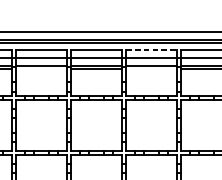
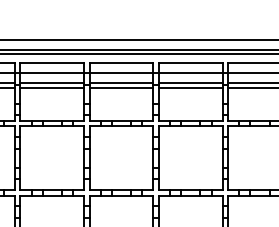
line: (151, 49) -> (190, 62), dashed -> solid
line: (41, 69) -> (52, 87), added
line: (151, 69) -> (190, 87), added

